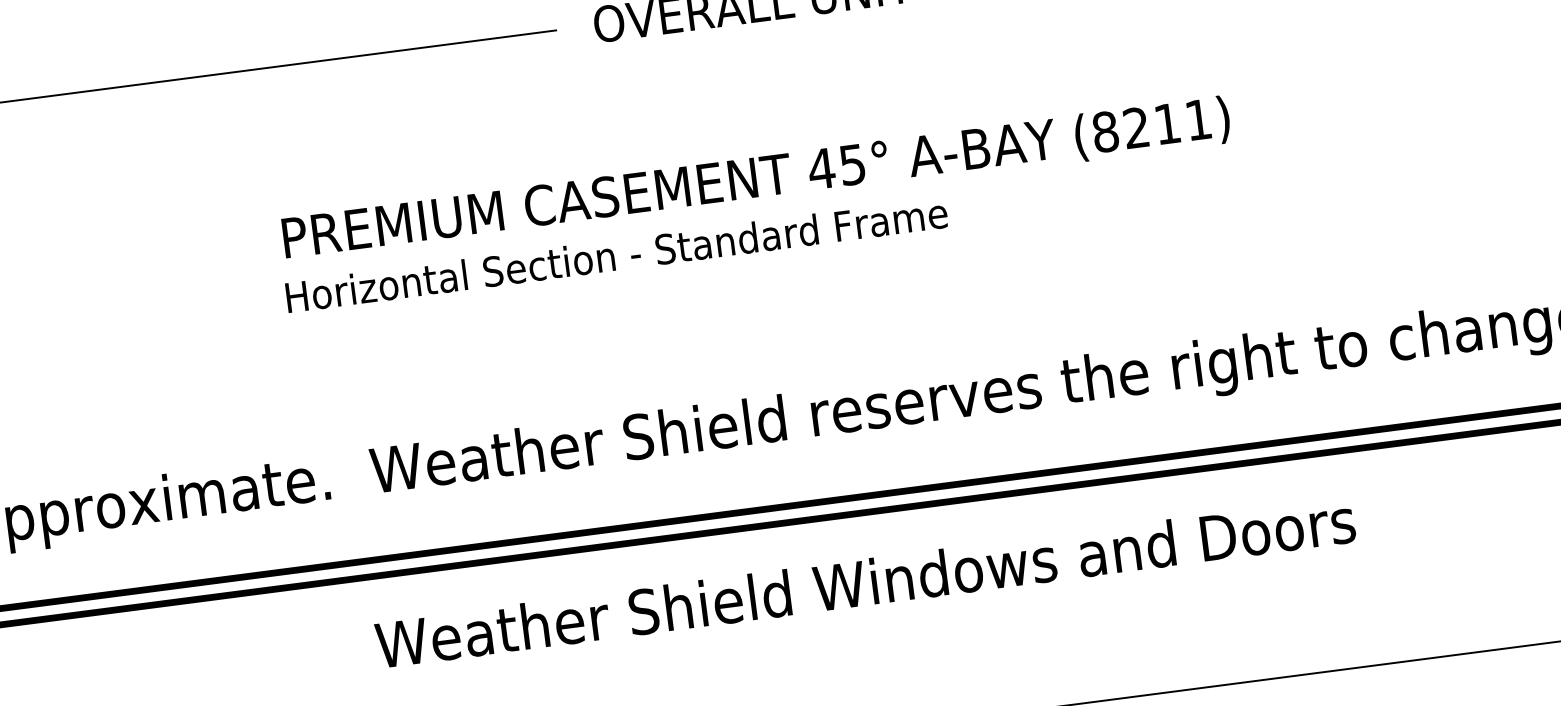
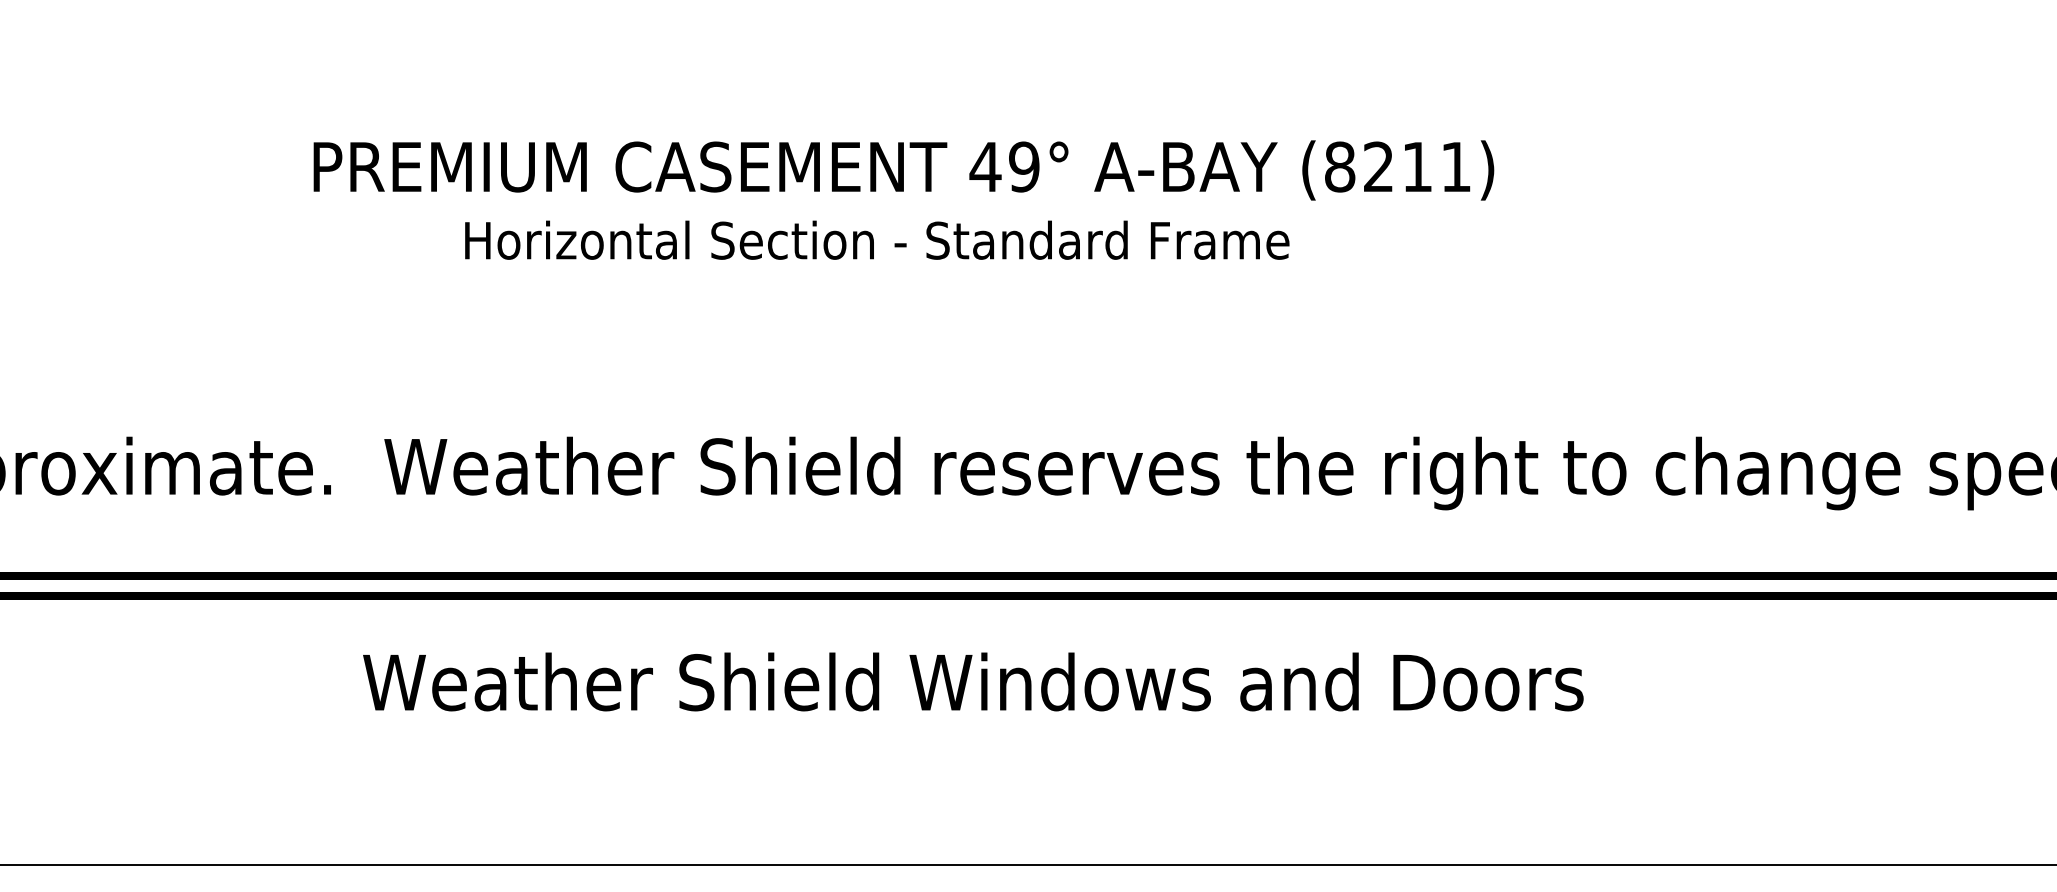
text: (852, 164) -> (1024, 166), 45° -> 49°
text: (616, 254) -> (877, 239), moved

